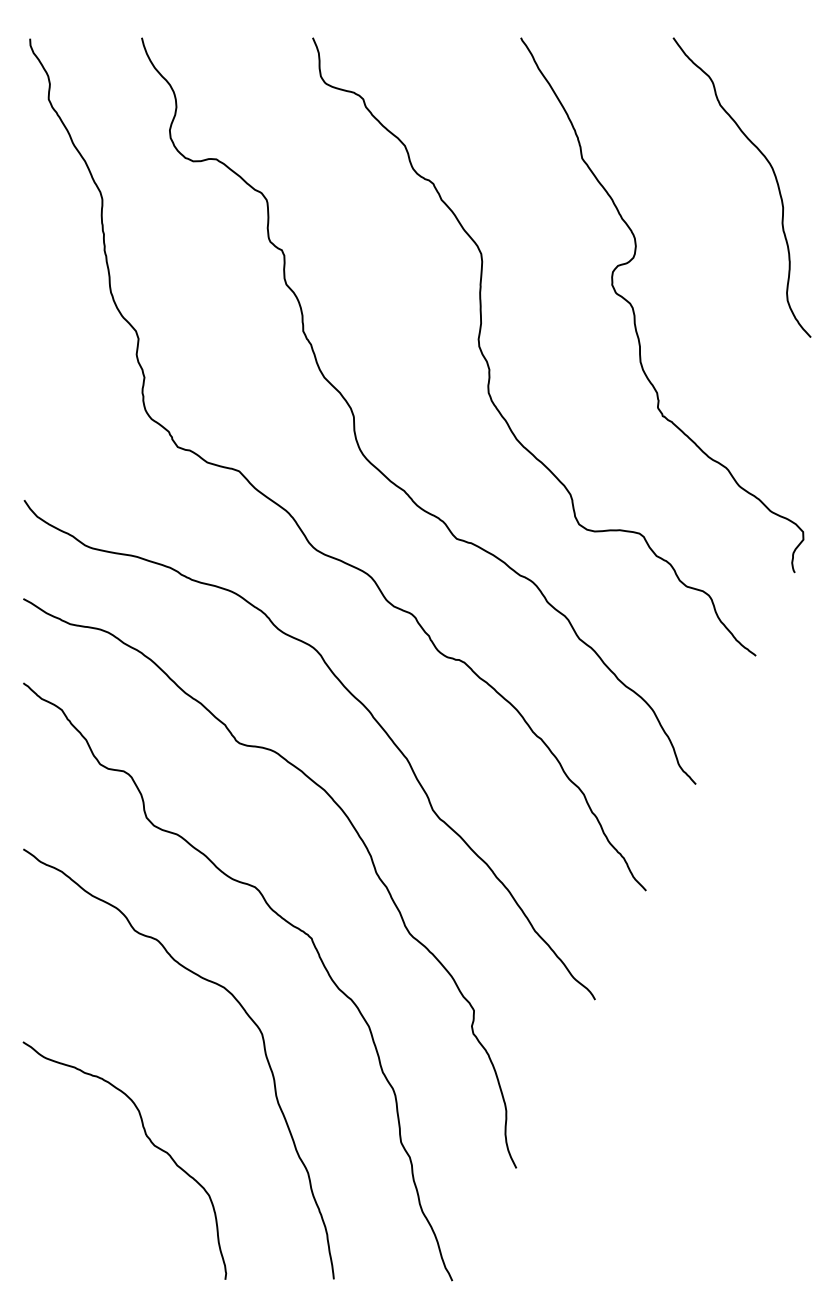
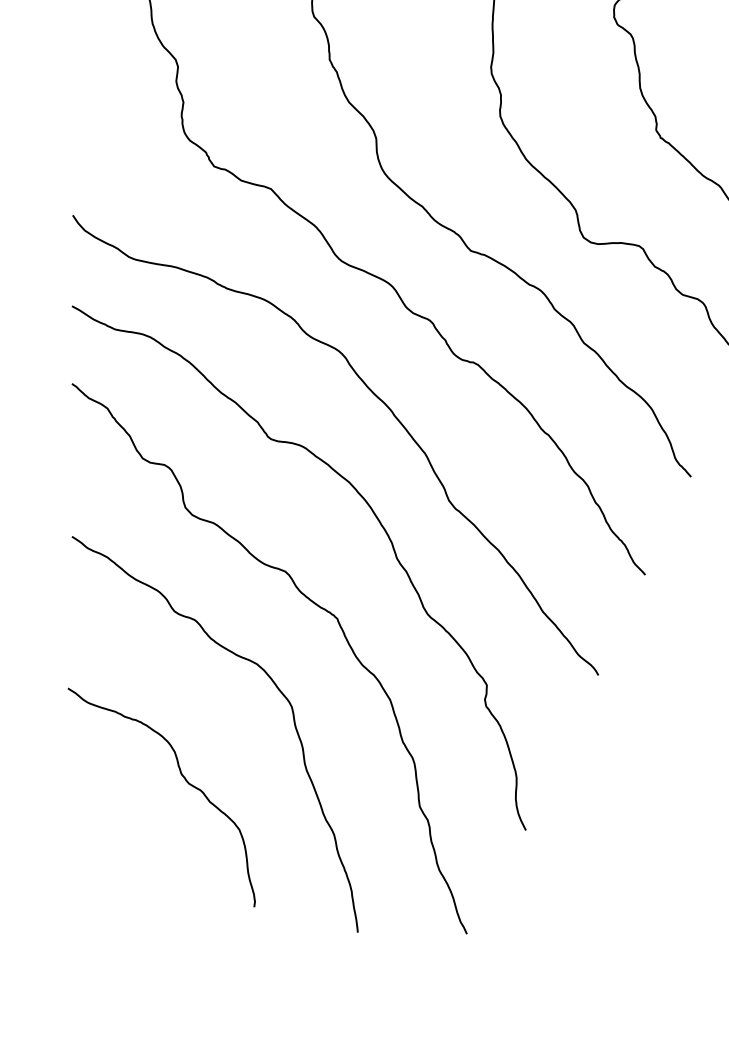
curve: (150, 1142) -> (185, 780), moved

